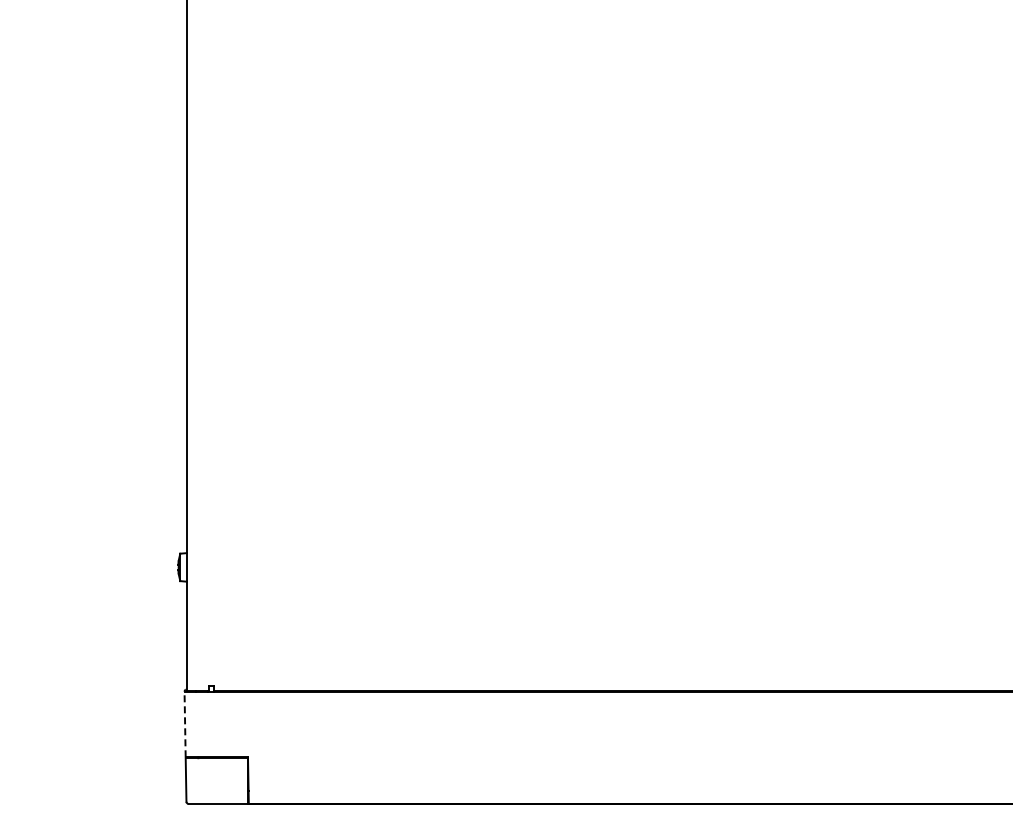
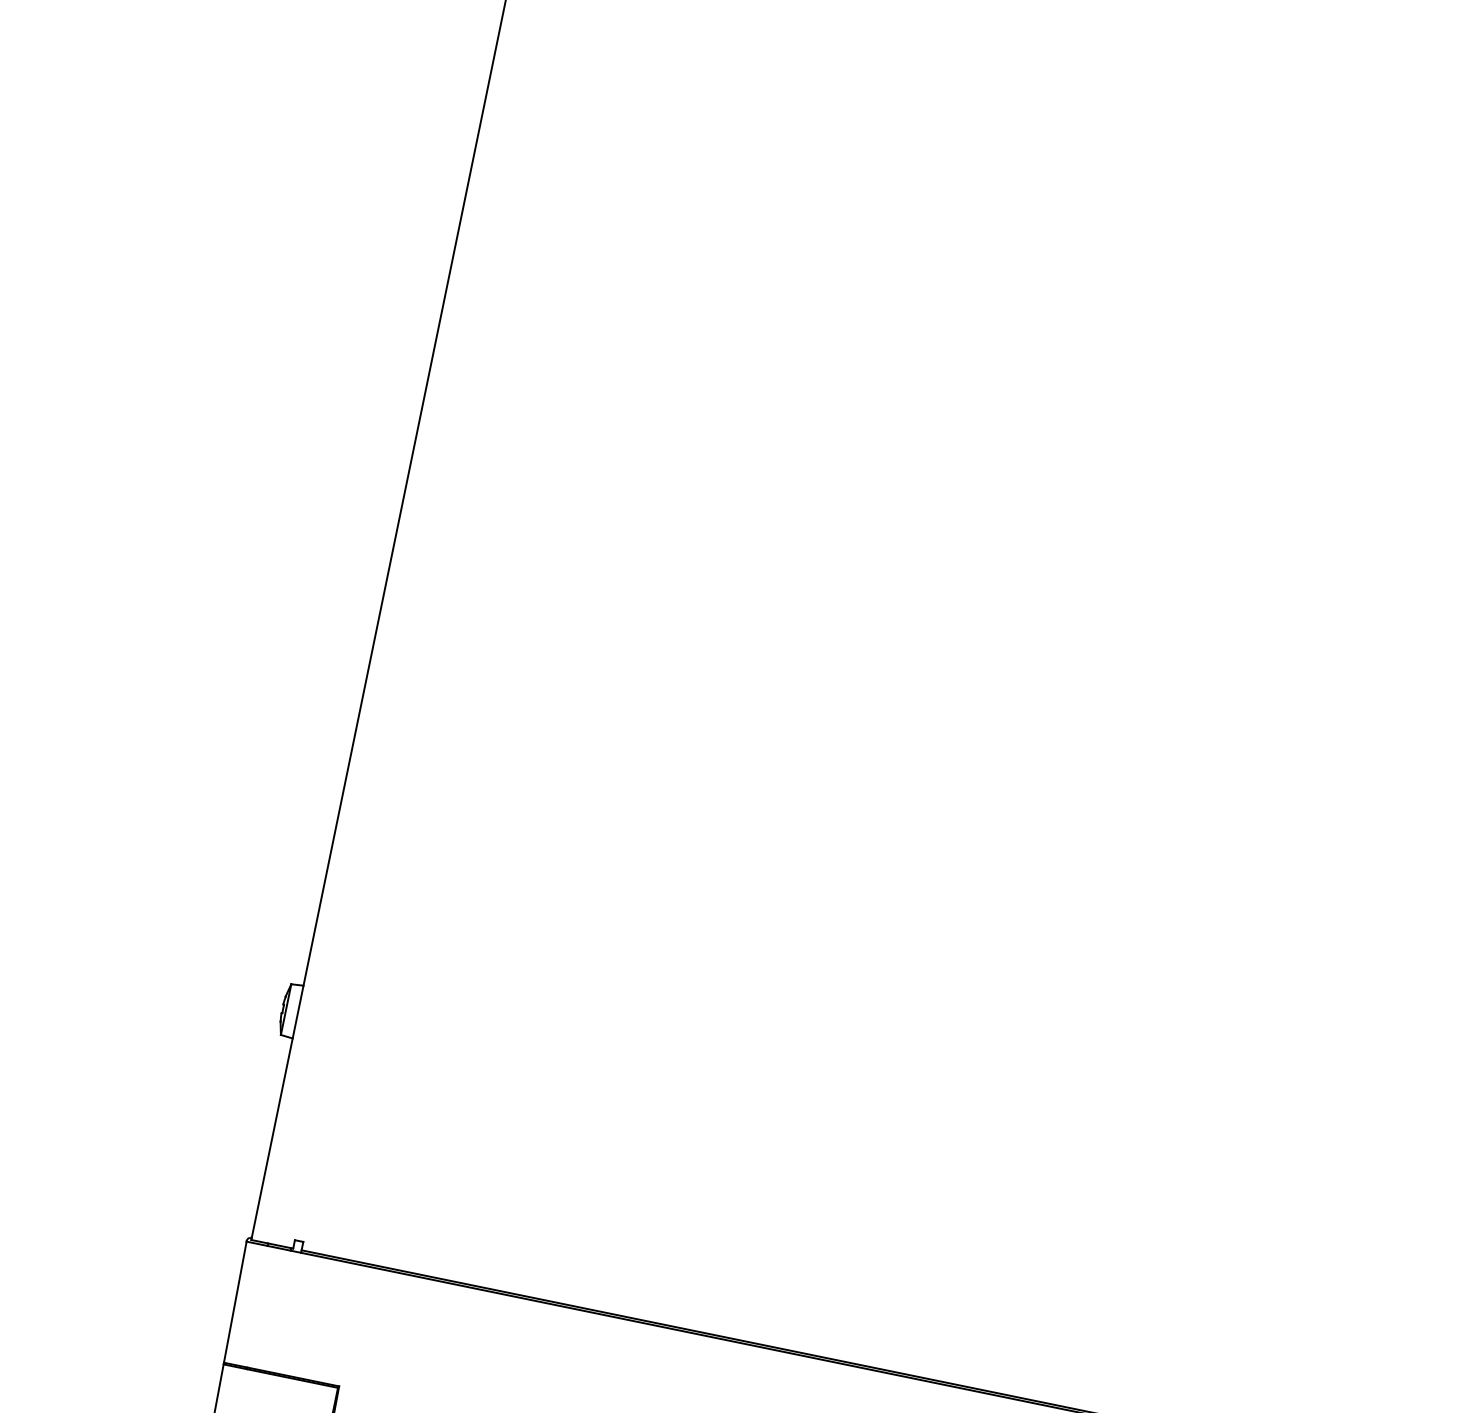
line: (185, 724) -> (236, 1301), dashed -> solid

